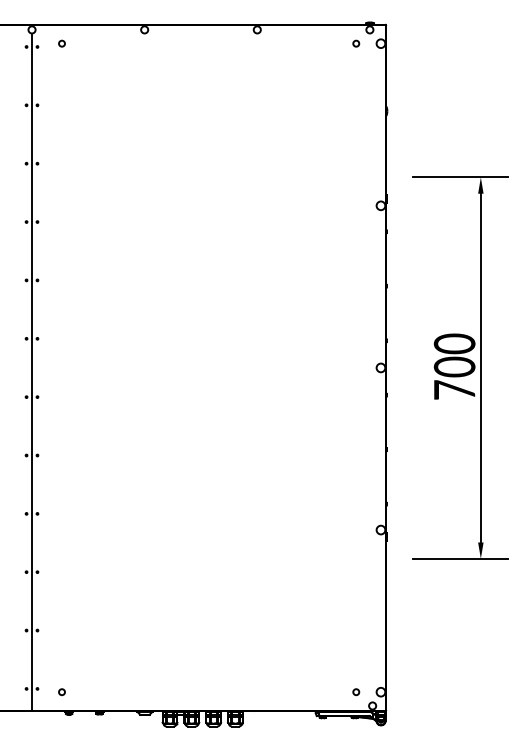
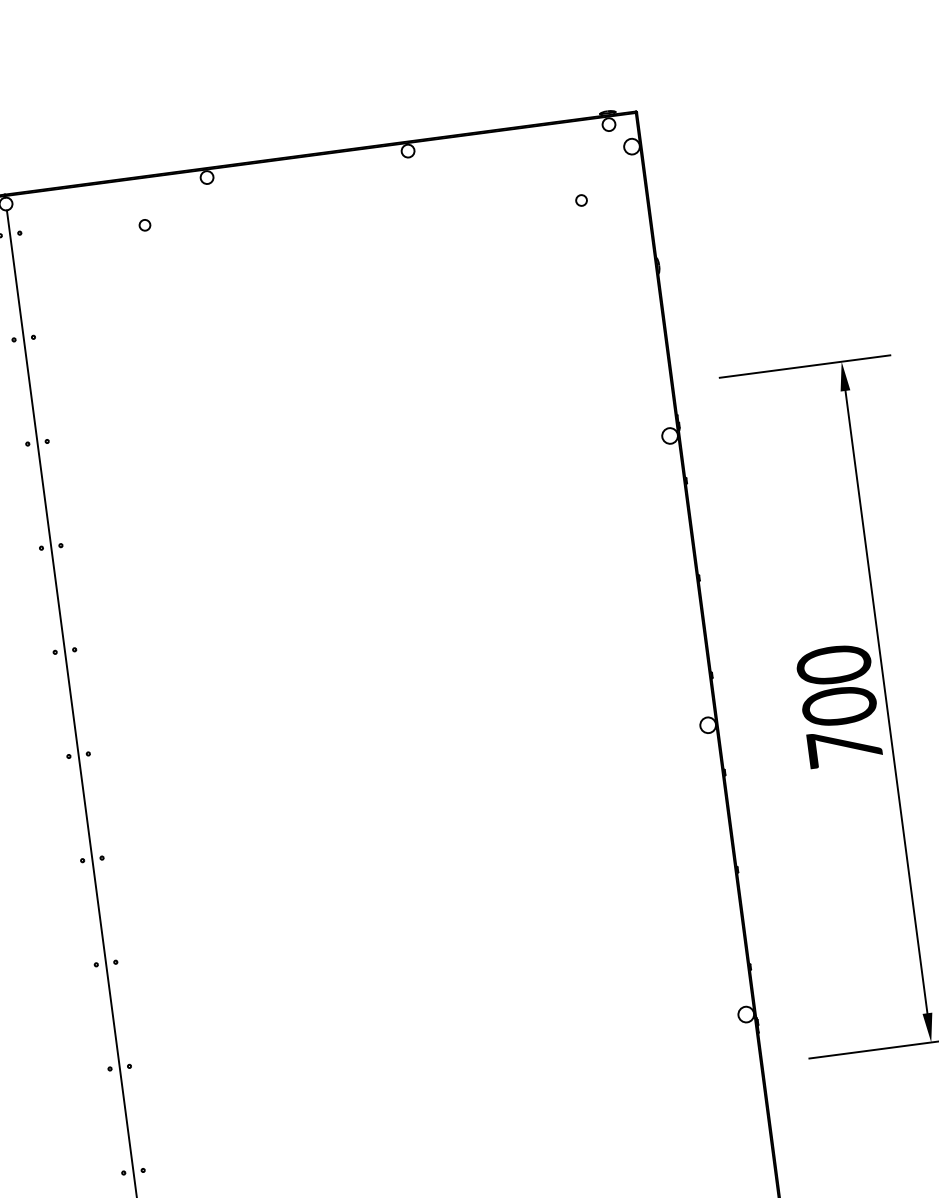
circle: (61, 43) -> (144, 225), moved
circle: (356, 43) -> (581, 200), moved

